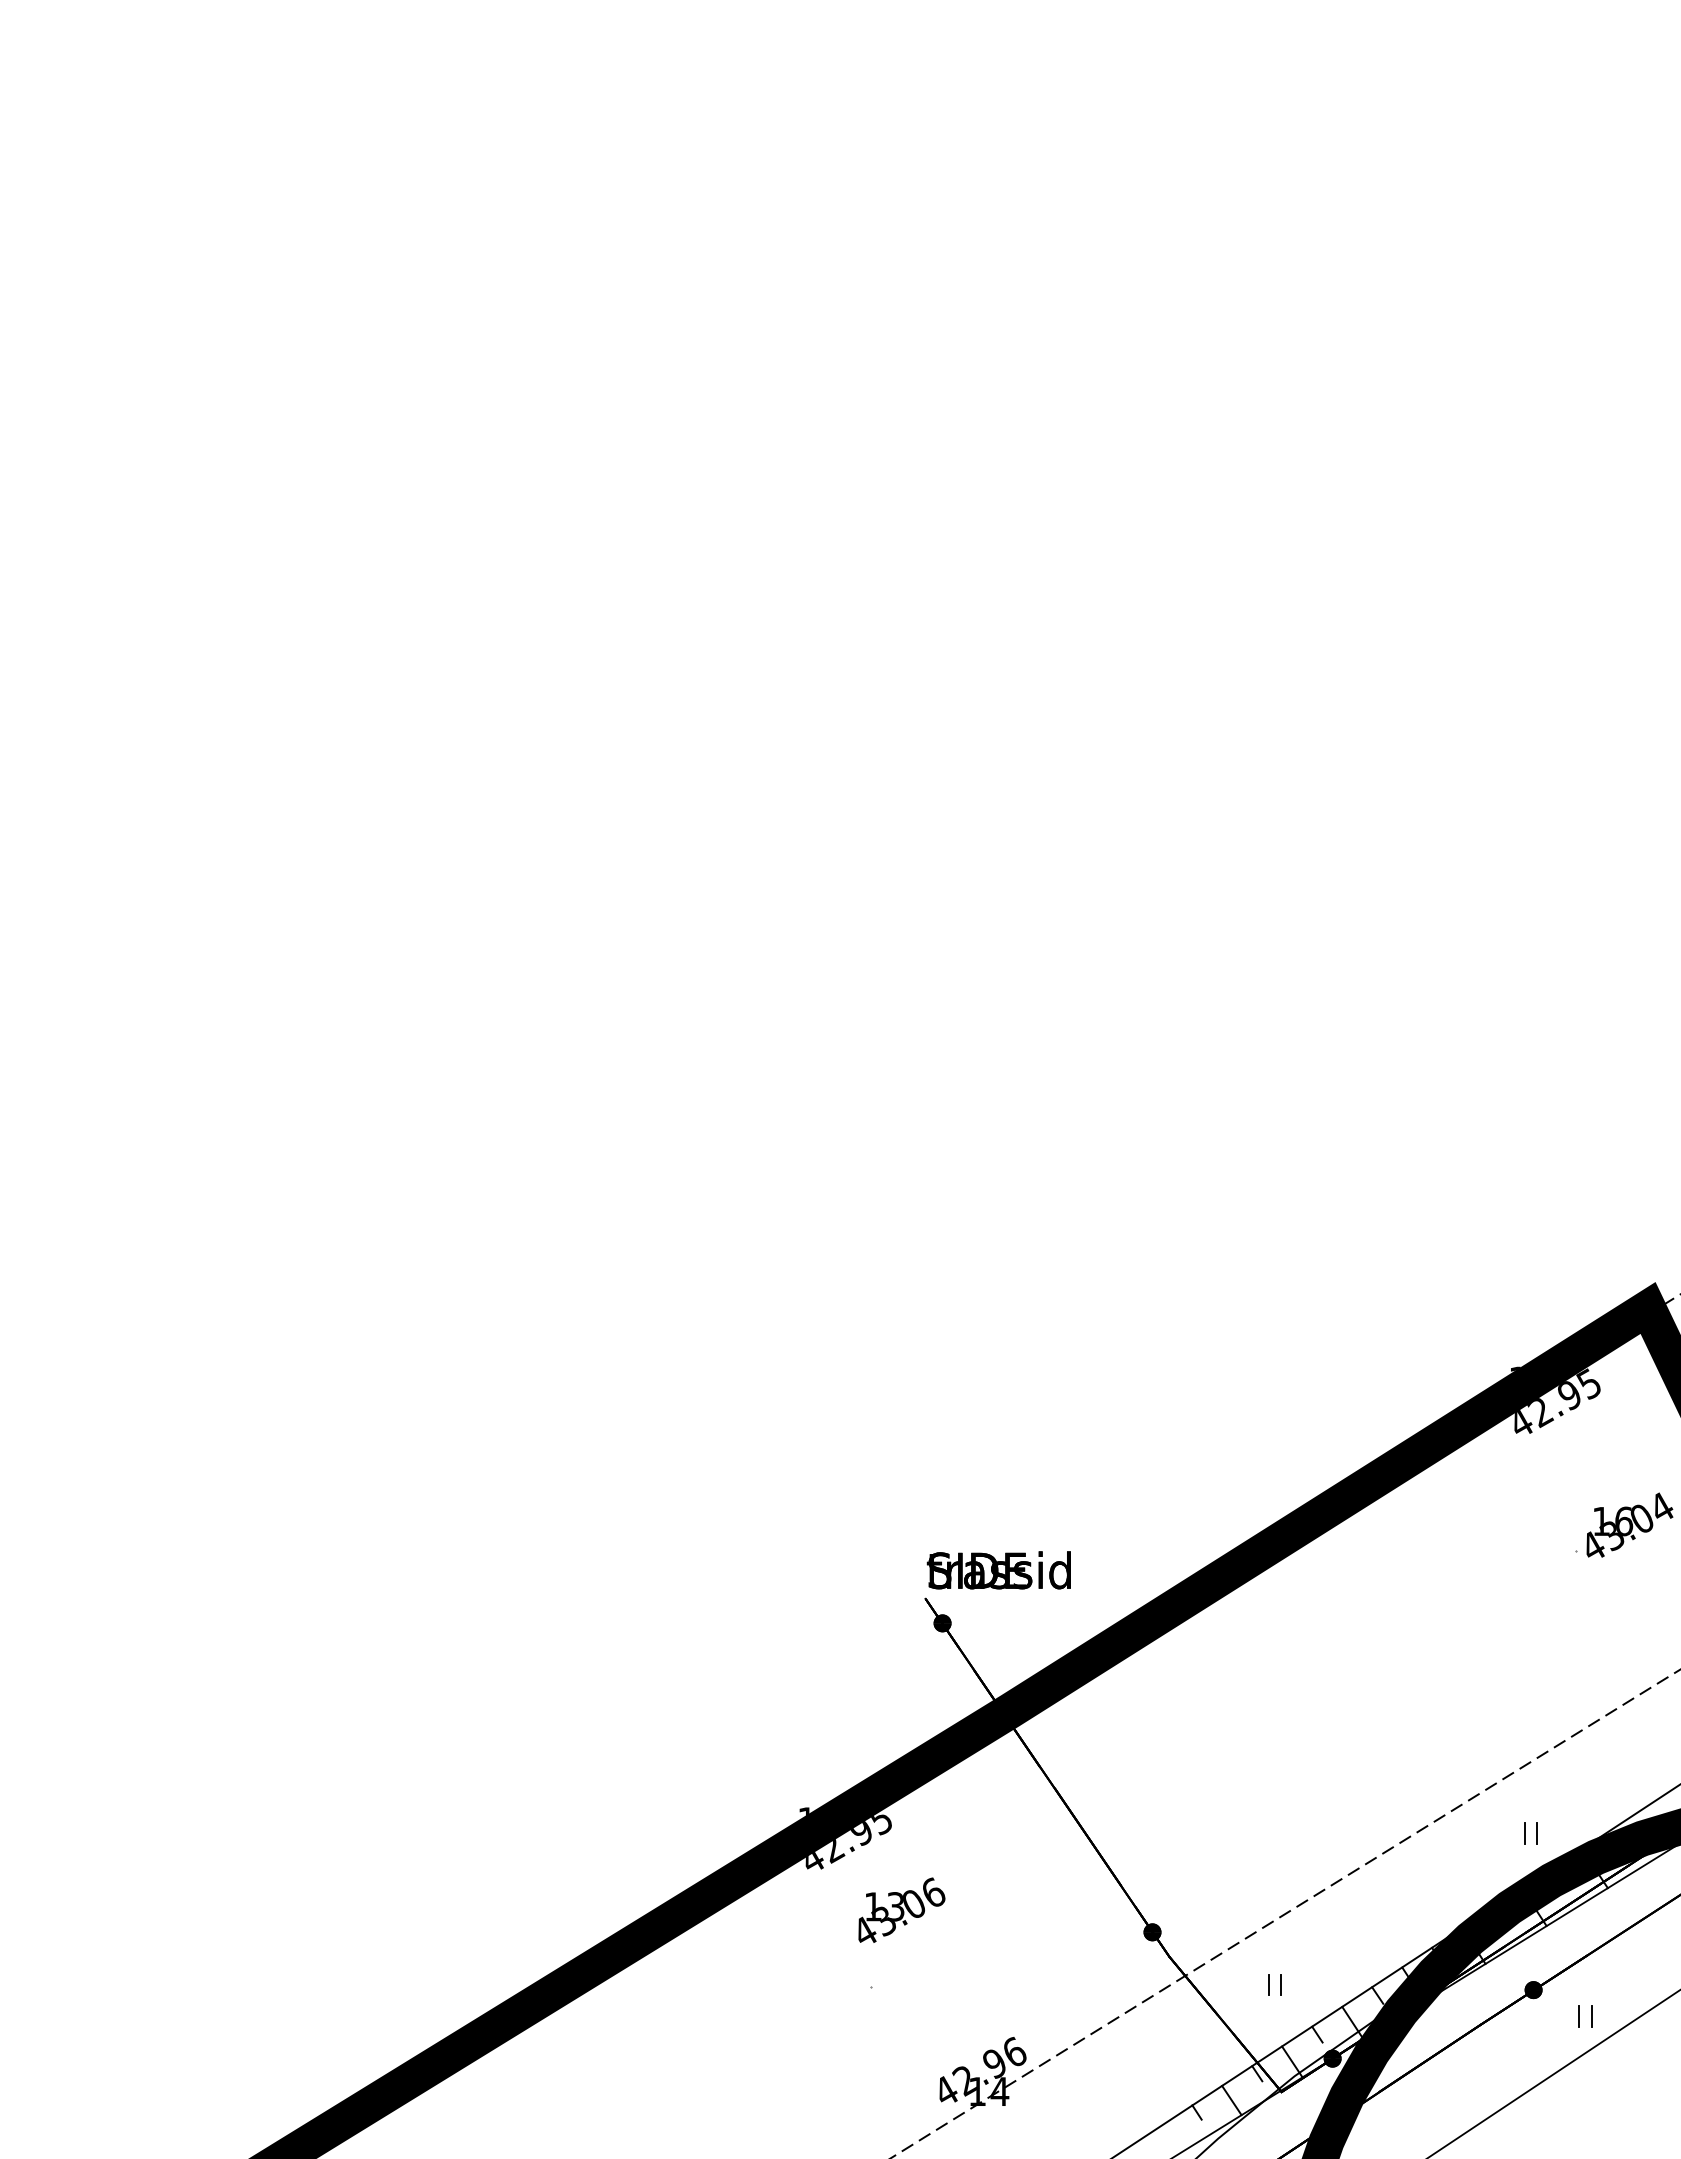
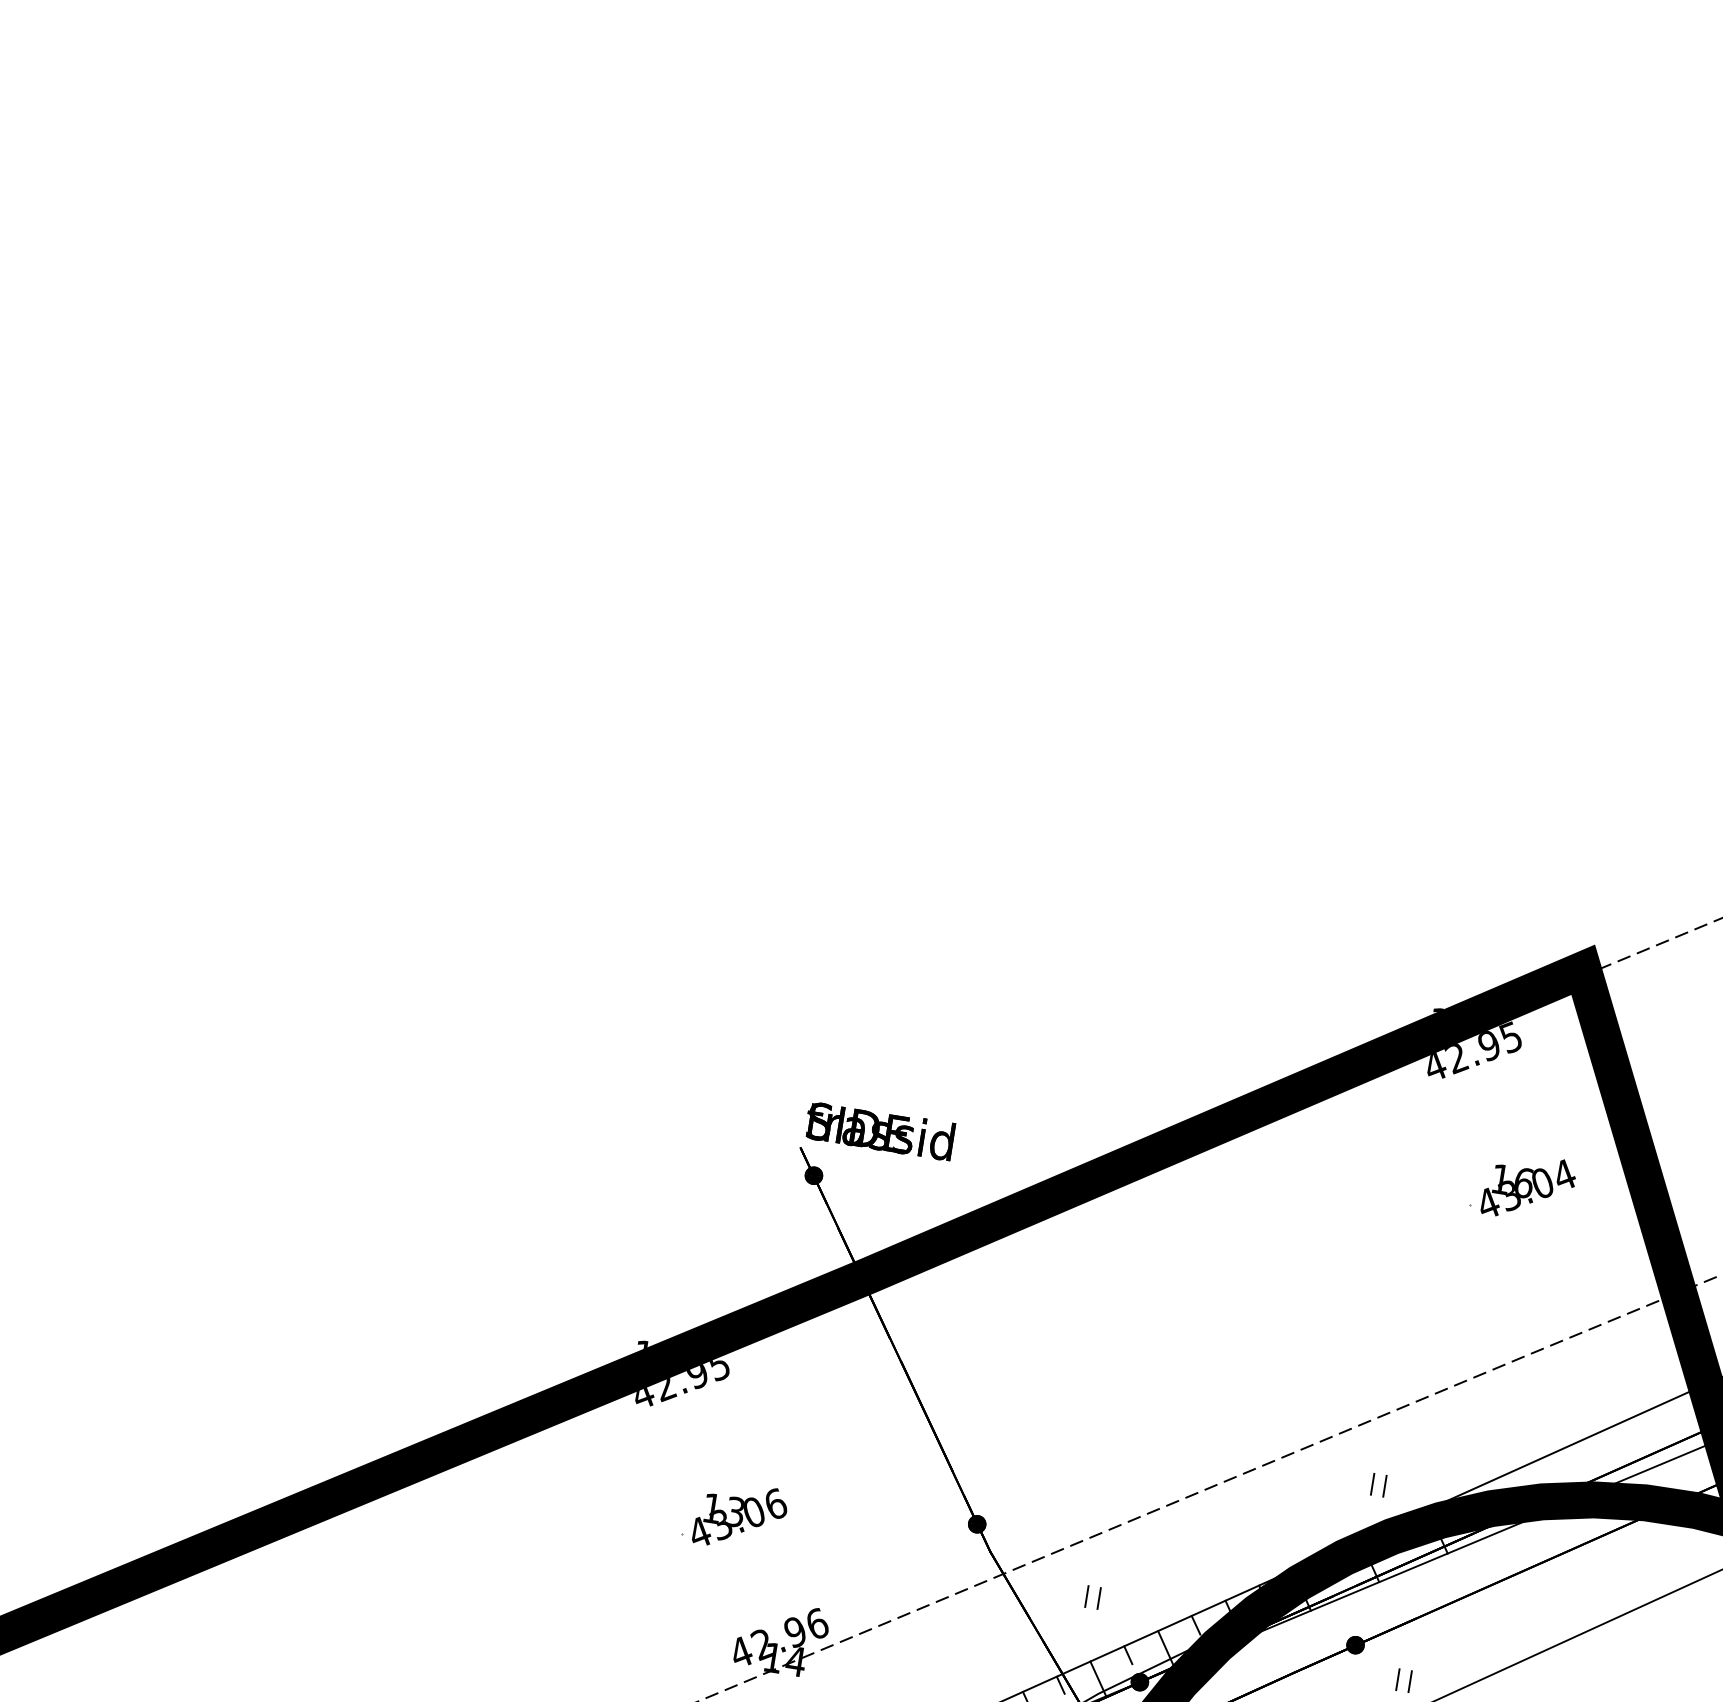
text: (901, 1909) -> (740, 1515), moved

